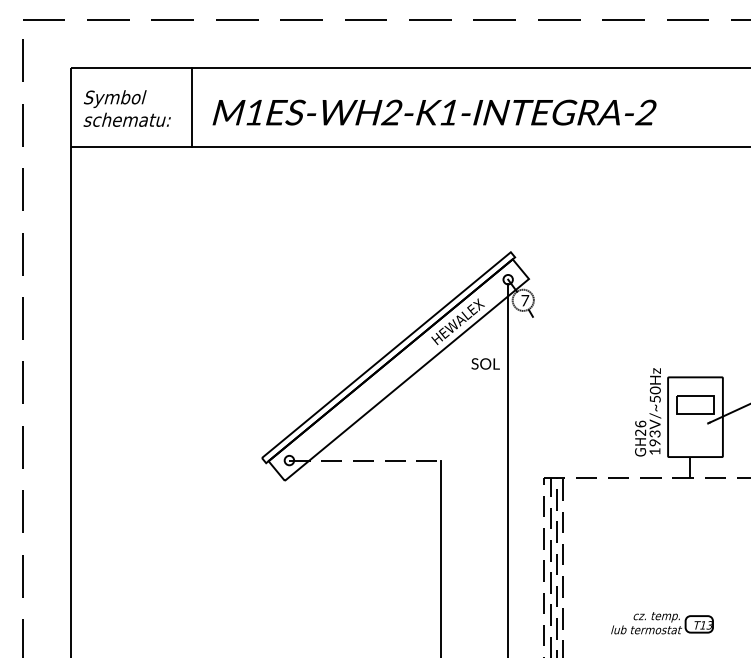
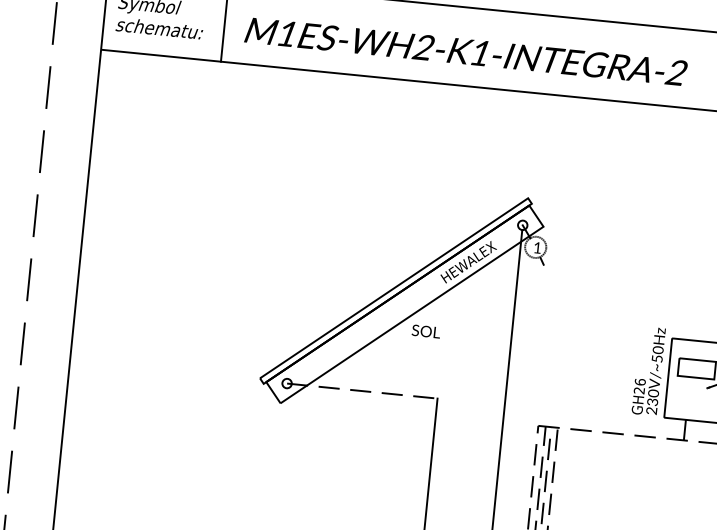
text: (525, 300) -> (537, 247), 7 -> 1
text: (485, 363) -> (426, 331), moved
text: (654, 442) -> (652, 401), 193V/~50Hz -> 230V/~50Hz

